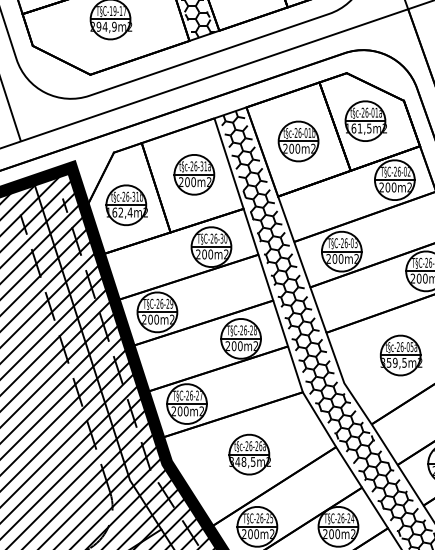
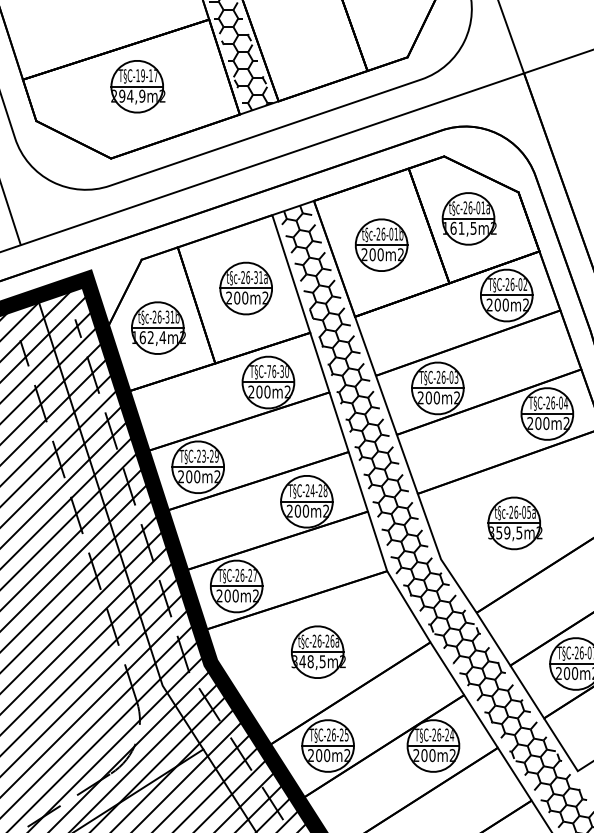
text: (211, 238) -> (268, 371), T§C-26-30 -> T§C-76-30
text: (161, 303) -> (203, 455), T§C-26-29 -> T§C-23-29
text: (245, 330) -> (312, 490), T§C-26-28 -> T§C-24-28

